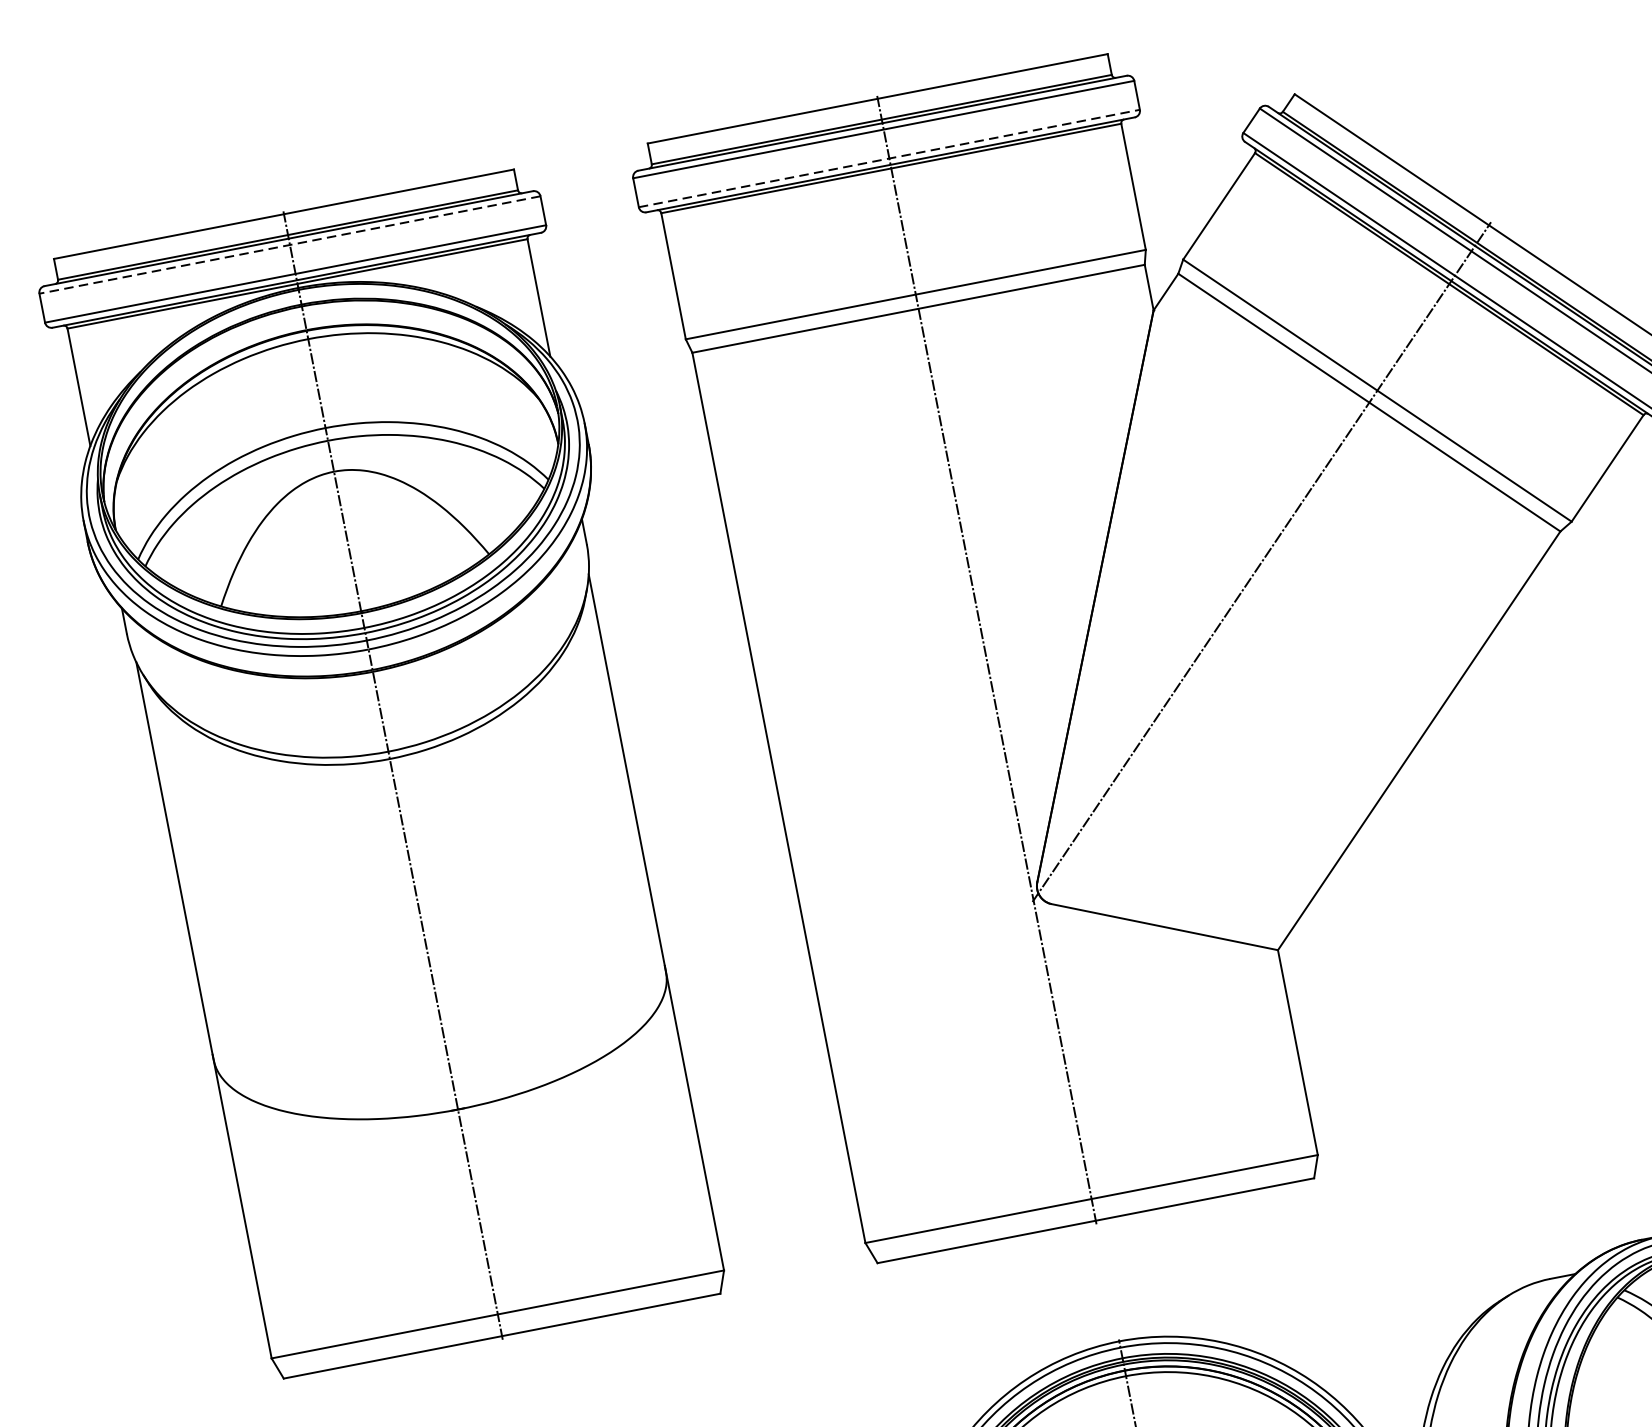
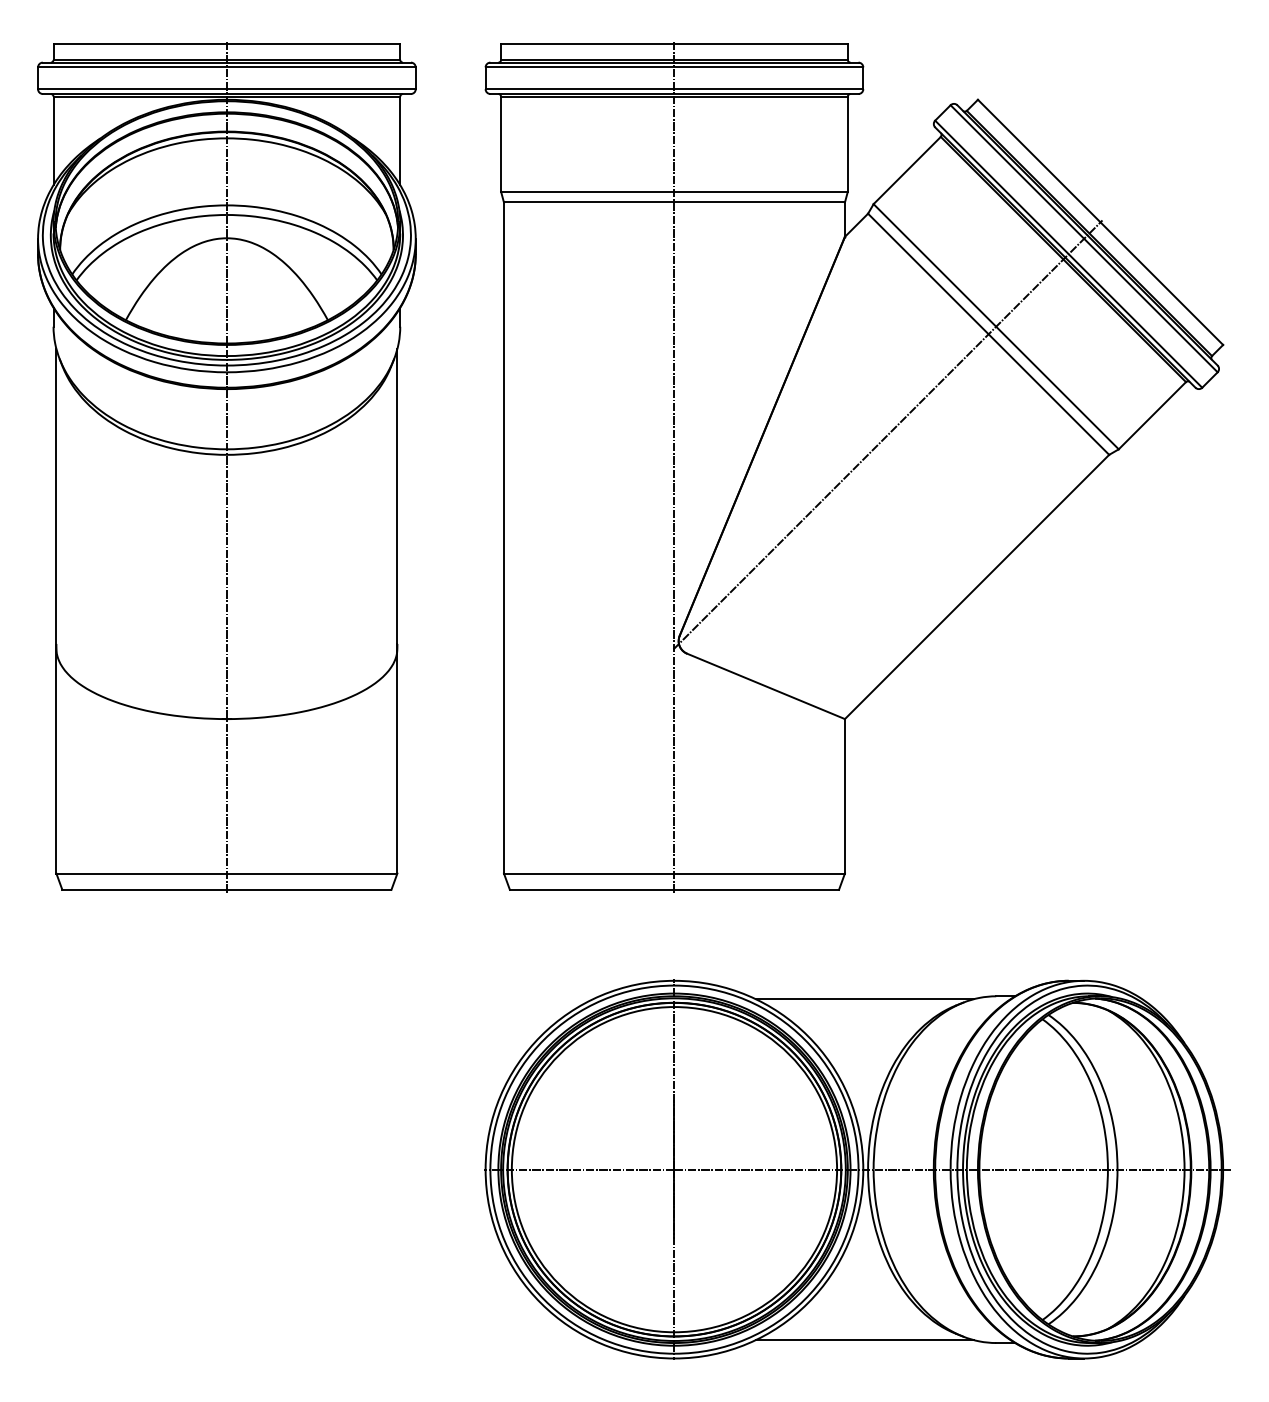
line: (889, 158) -> (674, 89), dashed -> solid
line: (289, 245) -> (226, 67), dashed -> solid
line: (1376, 1317) -> (864, 999), added

